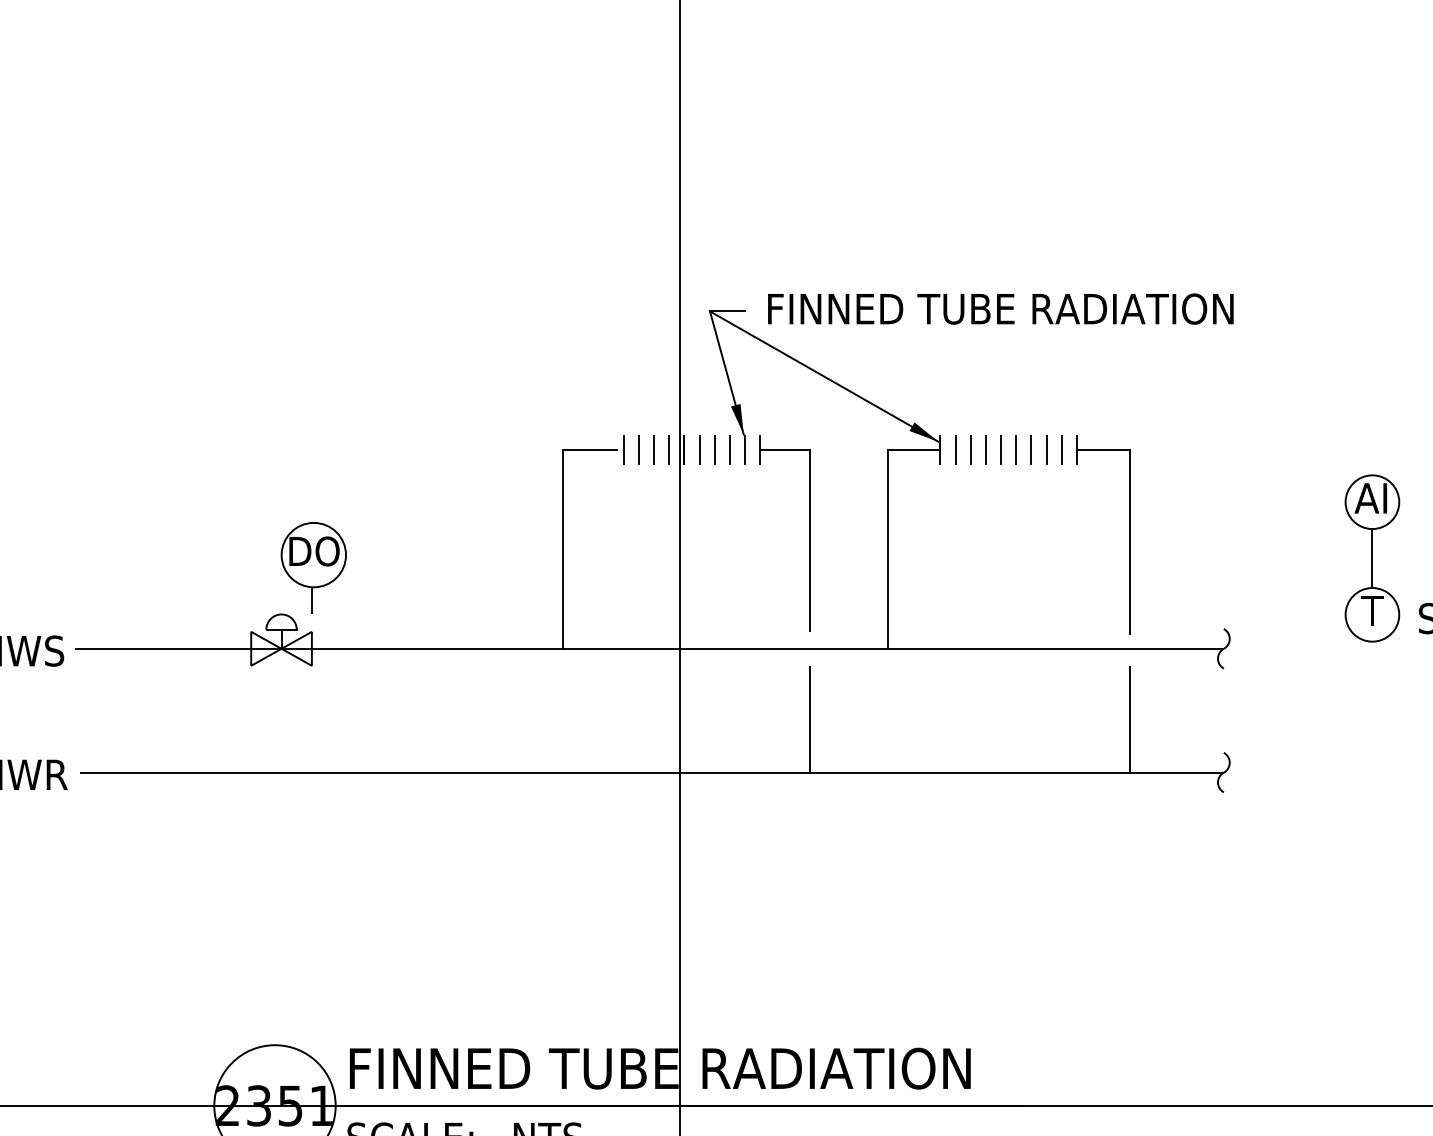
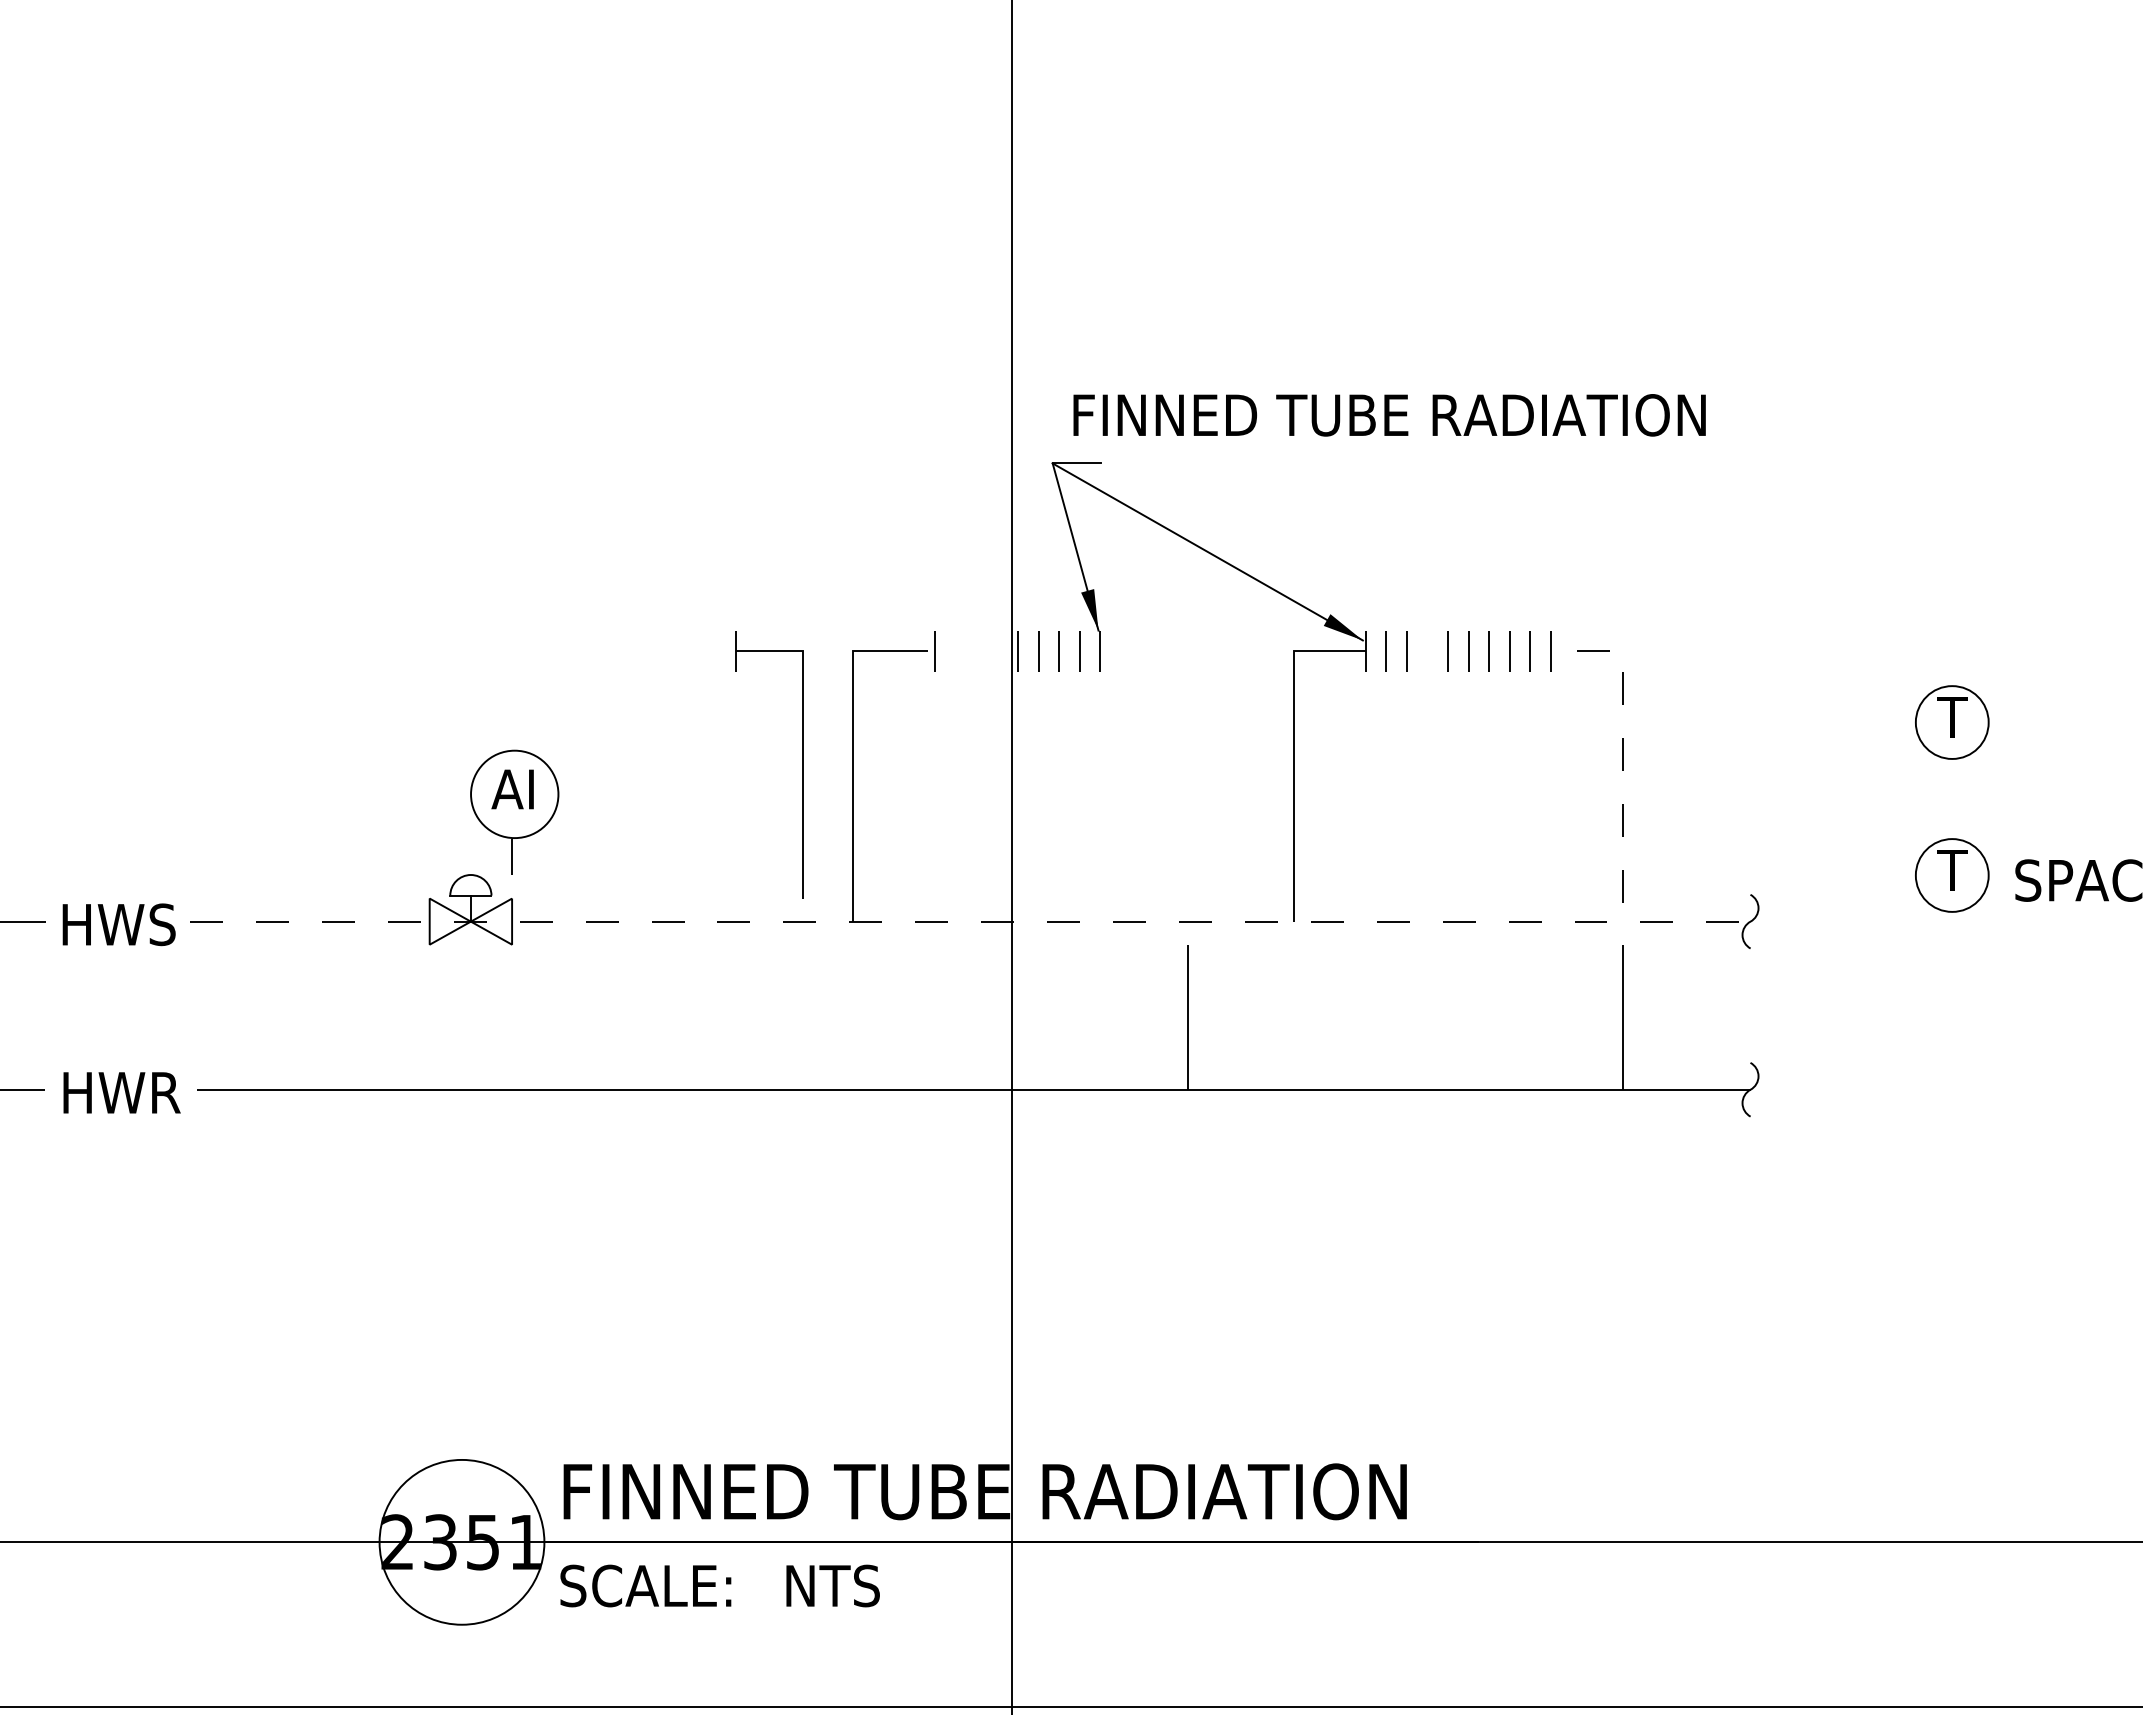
text: (1000, 309) -> (1389, 415), moved
line: (638, 449) -> (955, 651), removed
line: (653, 449) -> (976, 651), removed
line: (668, 449) -> (996, 651), removed
line: (986, 449) -> (1427, 651), removed
text: (1371, 497) -> (1950, 716), AI -> T
line: (1129, 515) -> (1622, 740), solid -> dashed
part: (809, 533) -> (802, 764), moved
text: (314, 551) -> (515, 789), DO -> AI
line: (1372, 558) -> (1952, 798), removed
line: (649, 648) -> (970, 921), solid -> dashed

